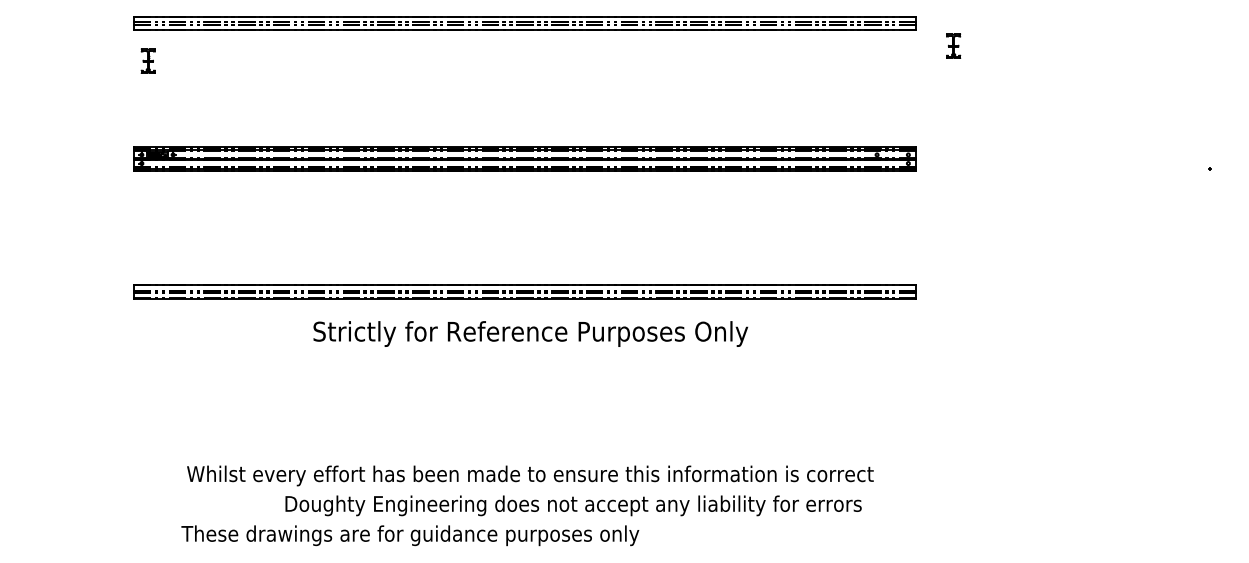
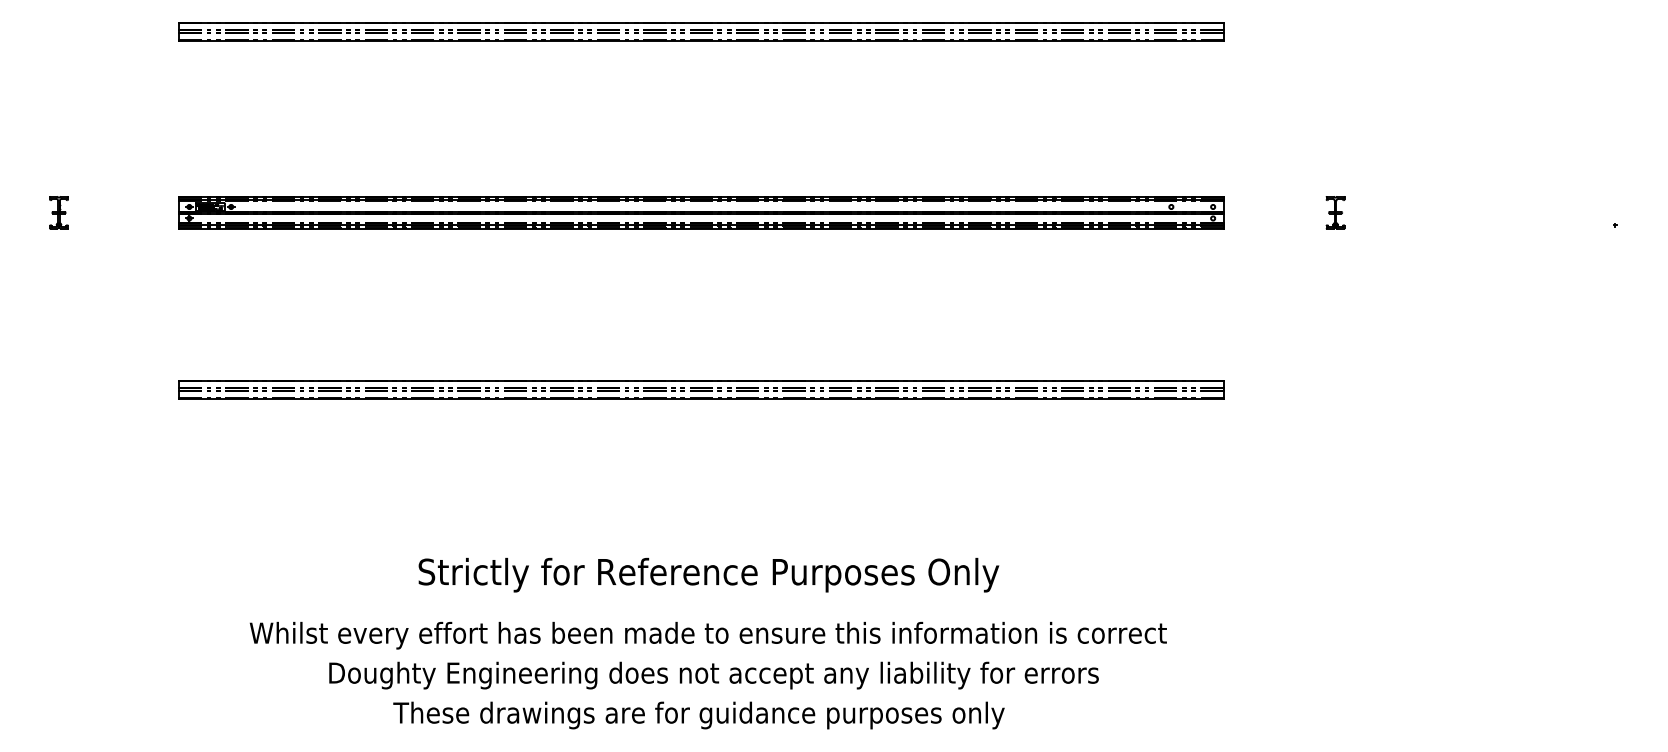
part: (953, 46) -> (1335, 212), moved
part: (147, 60) -> (58, 212), moved
text: (530, 333) -> (708, 574), moved
text: (573, 505) -> (713, 675), moved
text: (409, 535) -> (698, 715), moved

